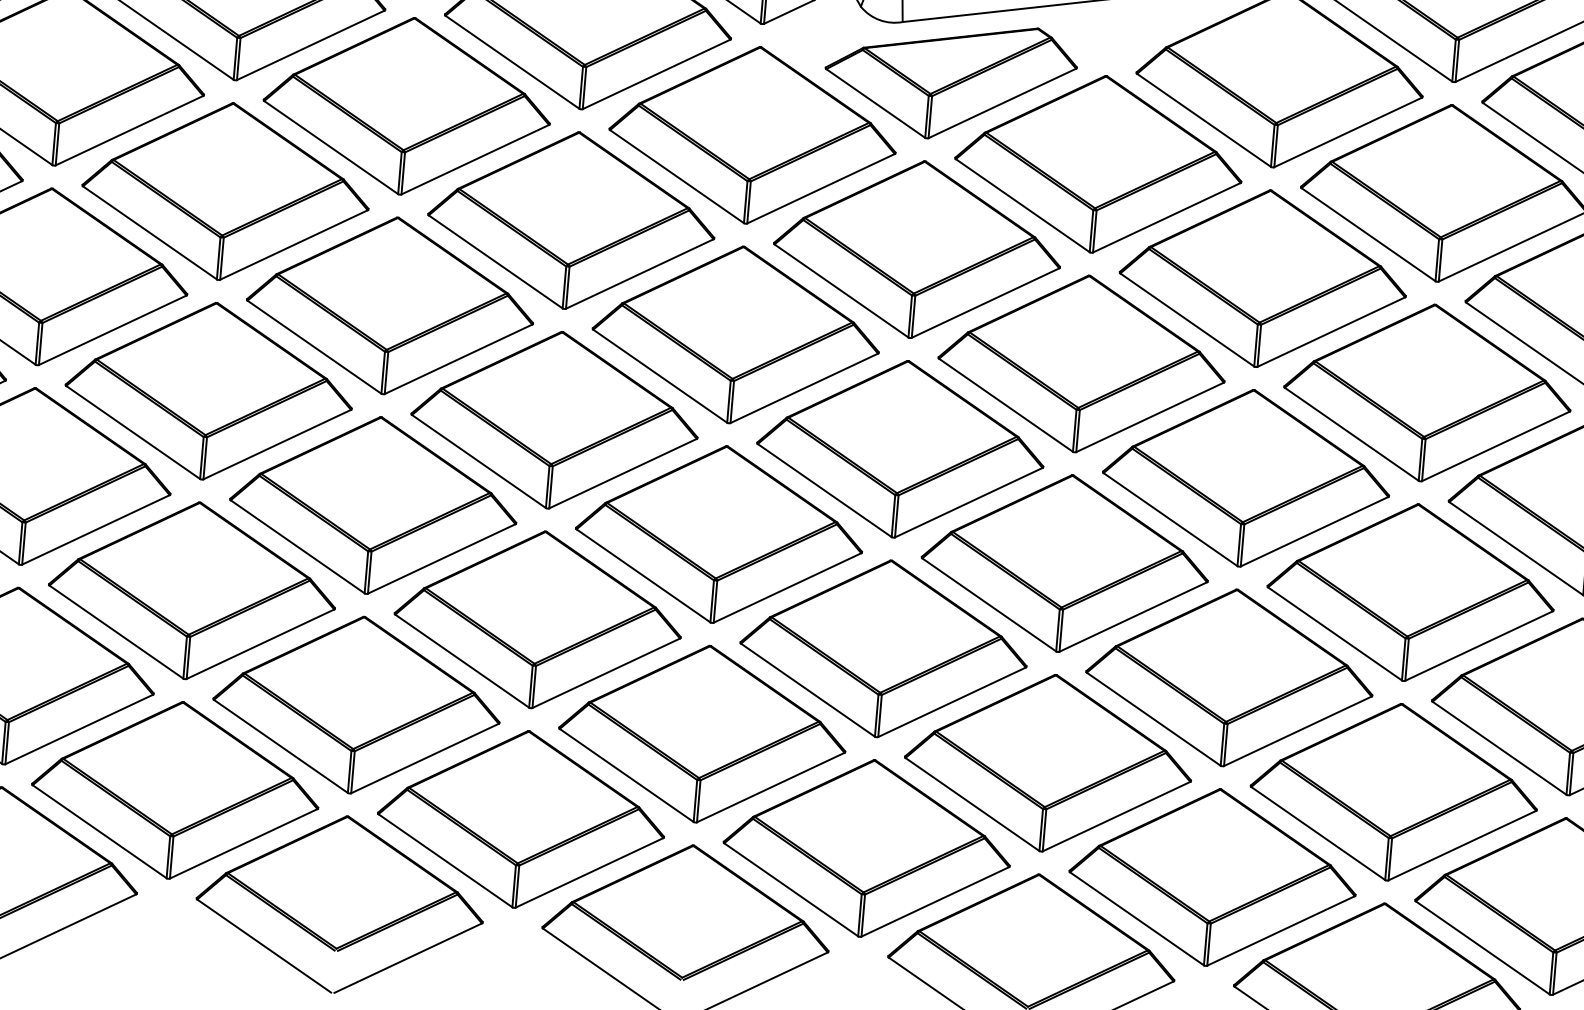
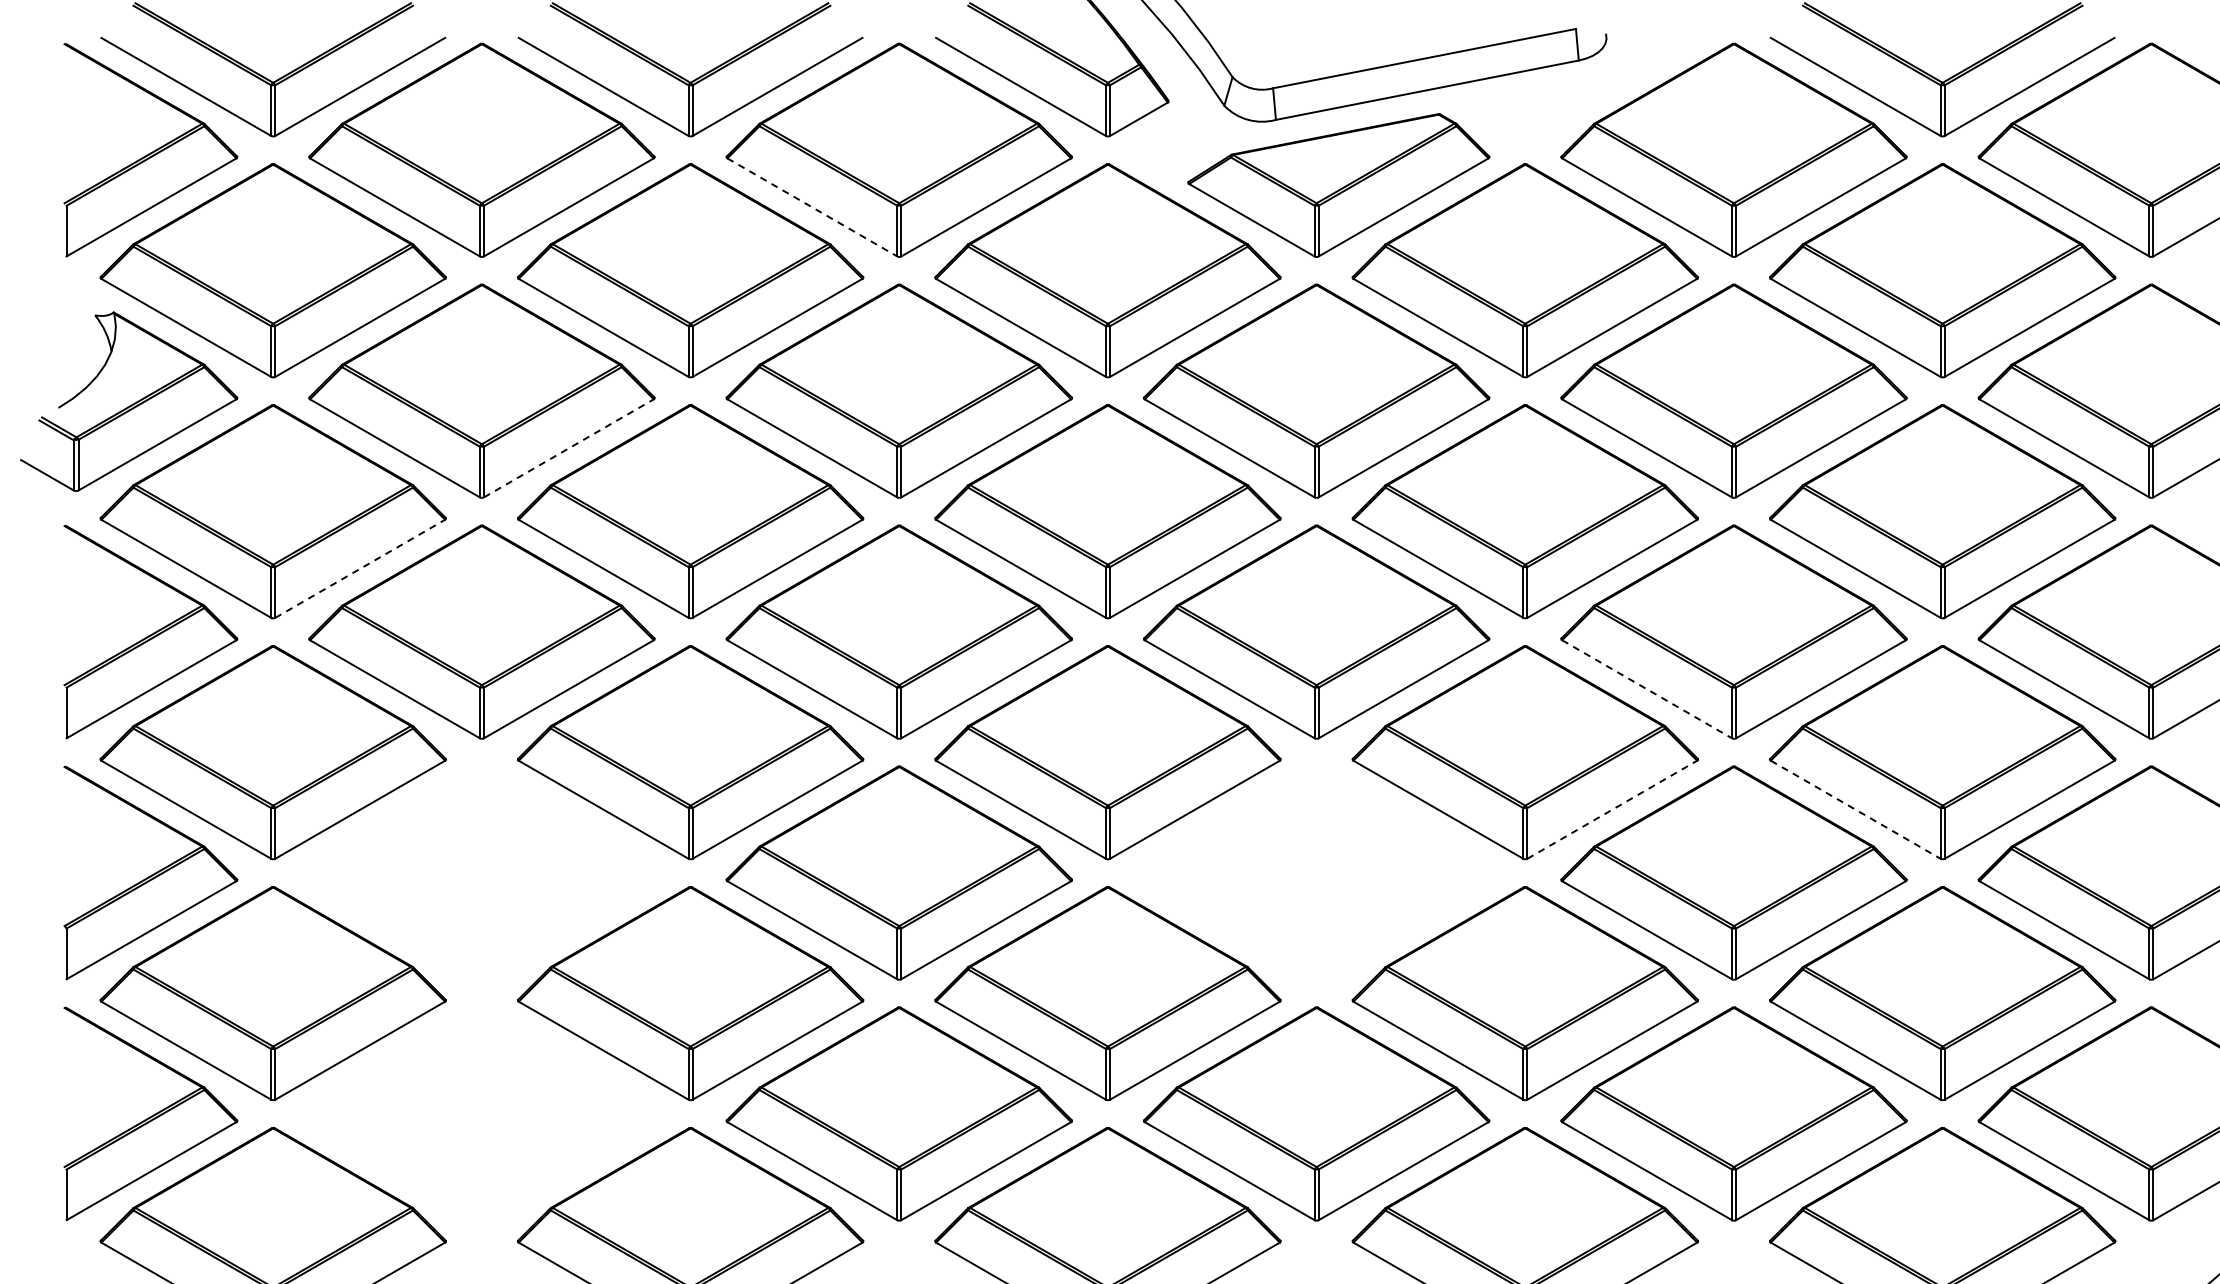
line: (512, 62) -> (812, 207), solid -> dashed
line: (294, 245) -> (569, 448), solid -> dashed
line: (113, 330) -> (360, 568), solid -> dashed
line: (1170, 519) -> (1647, 689), solid -> dashed
part: (192, 590) -> (481, 872), removed
line: (1133, 616) -> (1612, 809), solid -> dashed
line: (1335, 634) -> (1856, 810), solid -> dashed
part: (883, 648) -> (1316, 872), removed
part: (175, 789) -> (481, 1113), removed

